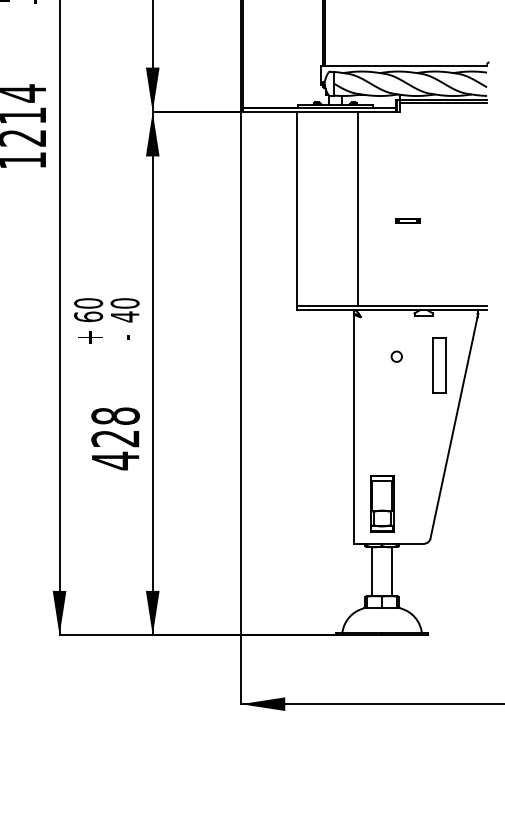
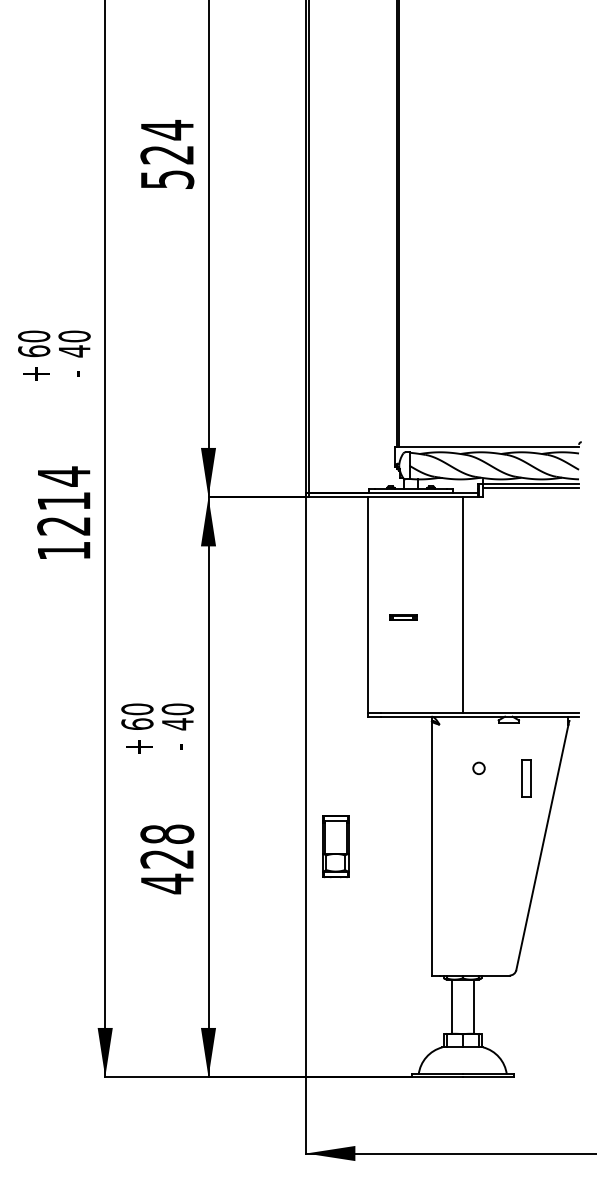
line: (357, 208) -> (462, 604), moved
part: (408, 220) -> (403, 617), moved
part: (439, 365) -> (526, 778), size x0.6
part: (381, 503) -> (335, 846), moved

